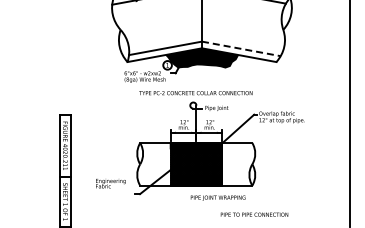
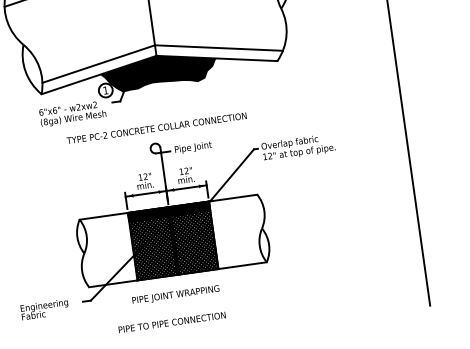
line: (241, 48) -> (219, 47), dashed -> solid
text: (110, 183) -> (44, 309), moved
text: (217, 197) -> (174, 294), moved
text: (254, 214) -> (172, 322), moved

